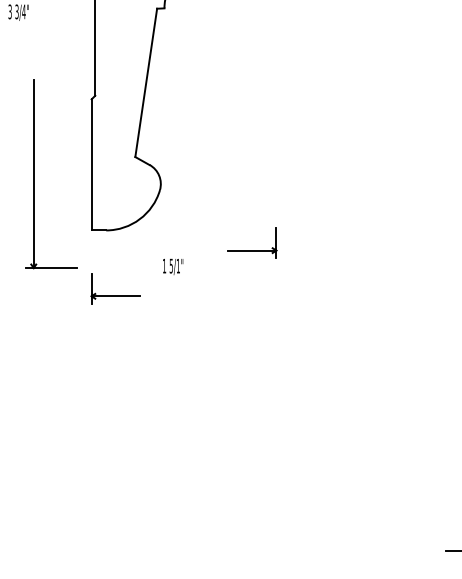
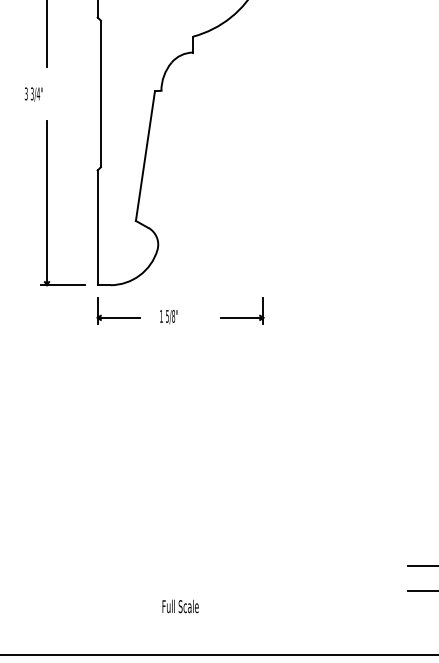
part: (34, 174) -> (47, 203), moved
part: (252, 250) -> (242, 317), moved
text: (178, 266) -> (173, 316), 5/1" -> 5/8"
part: (115, 295) -> (118, 317), moved

